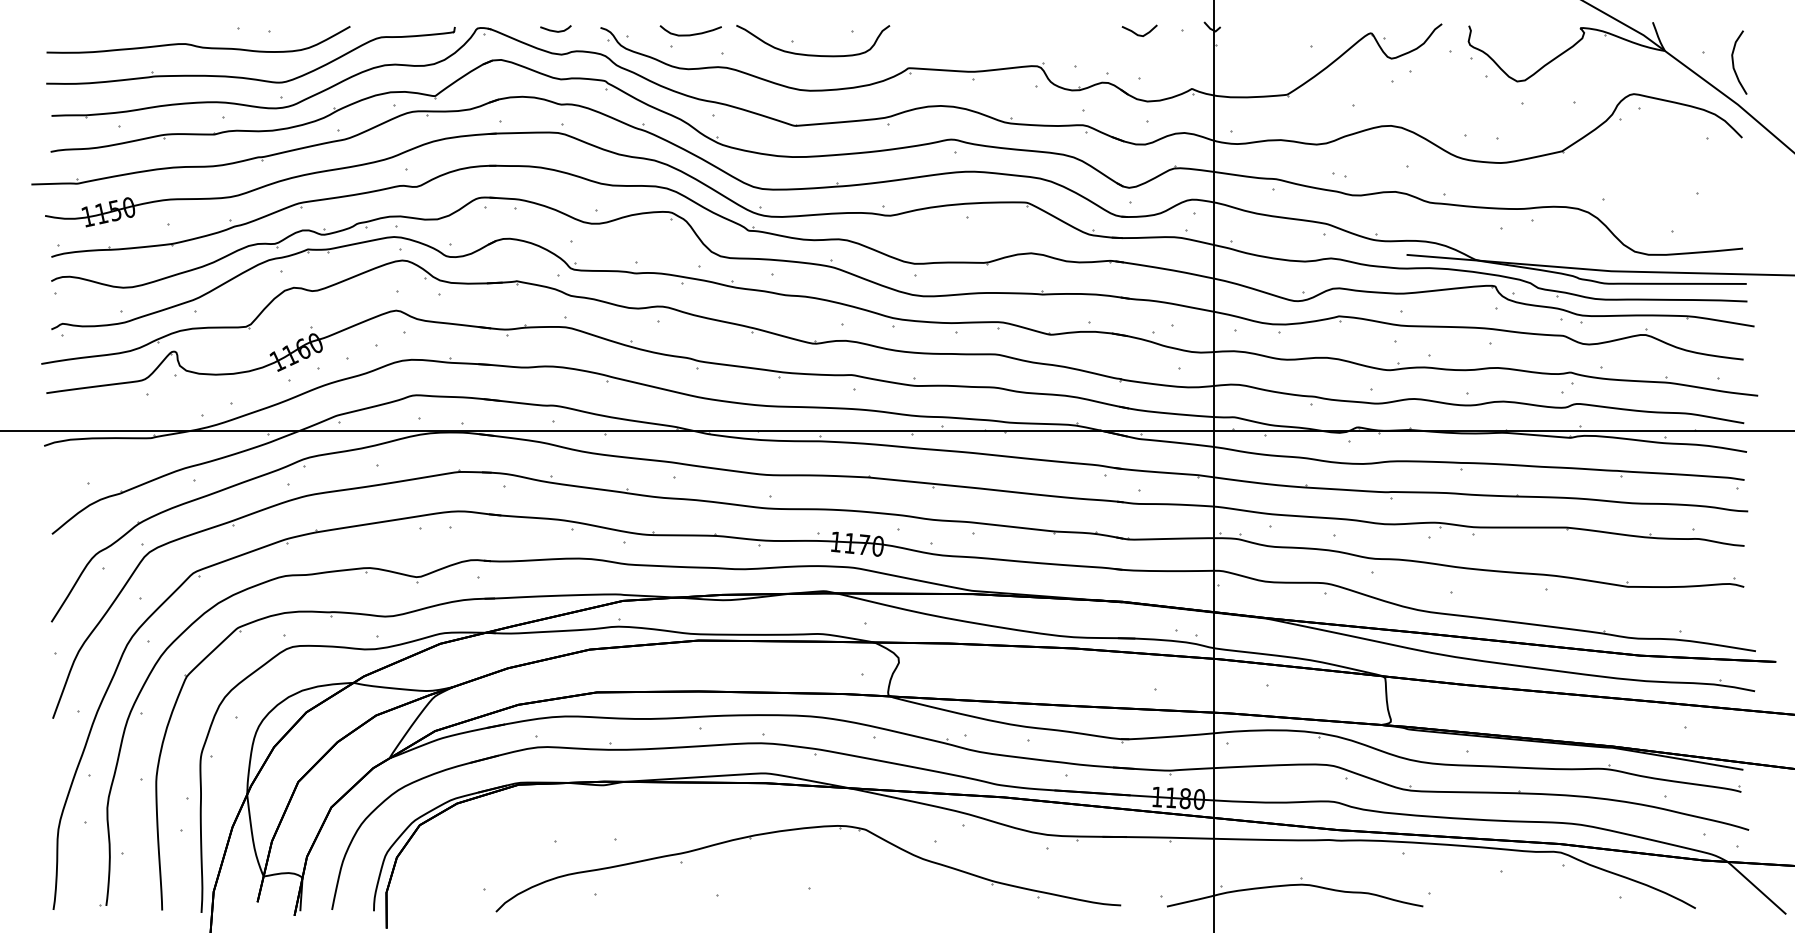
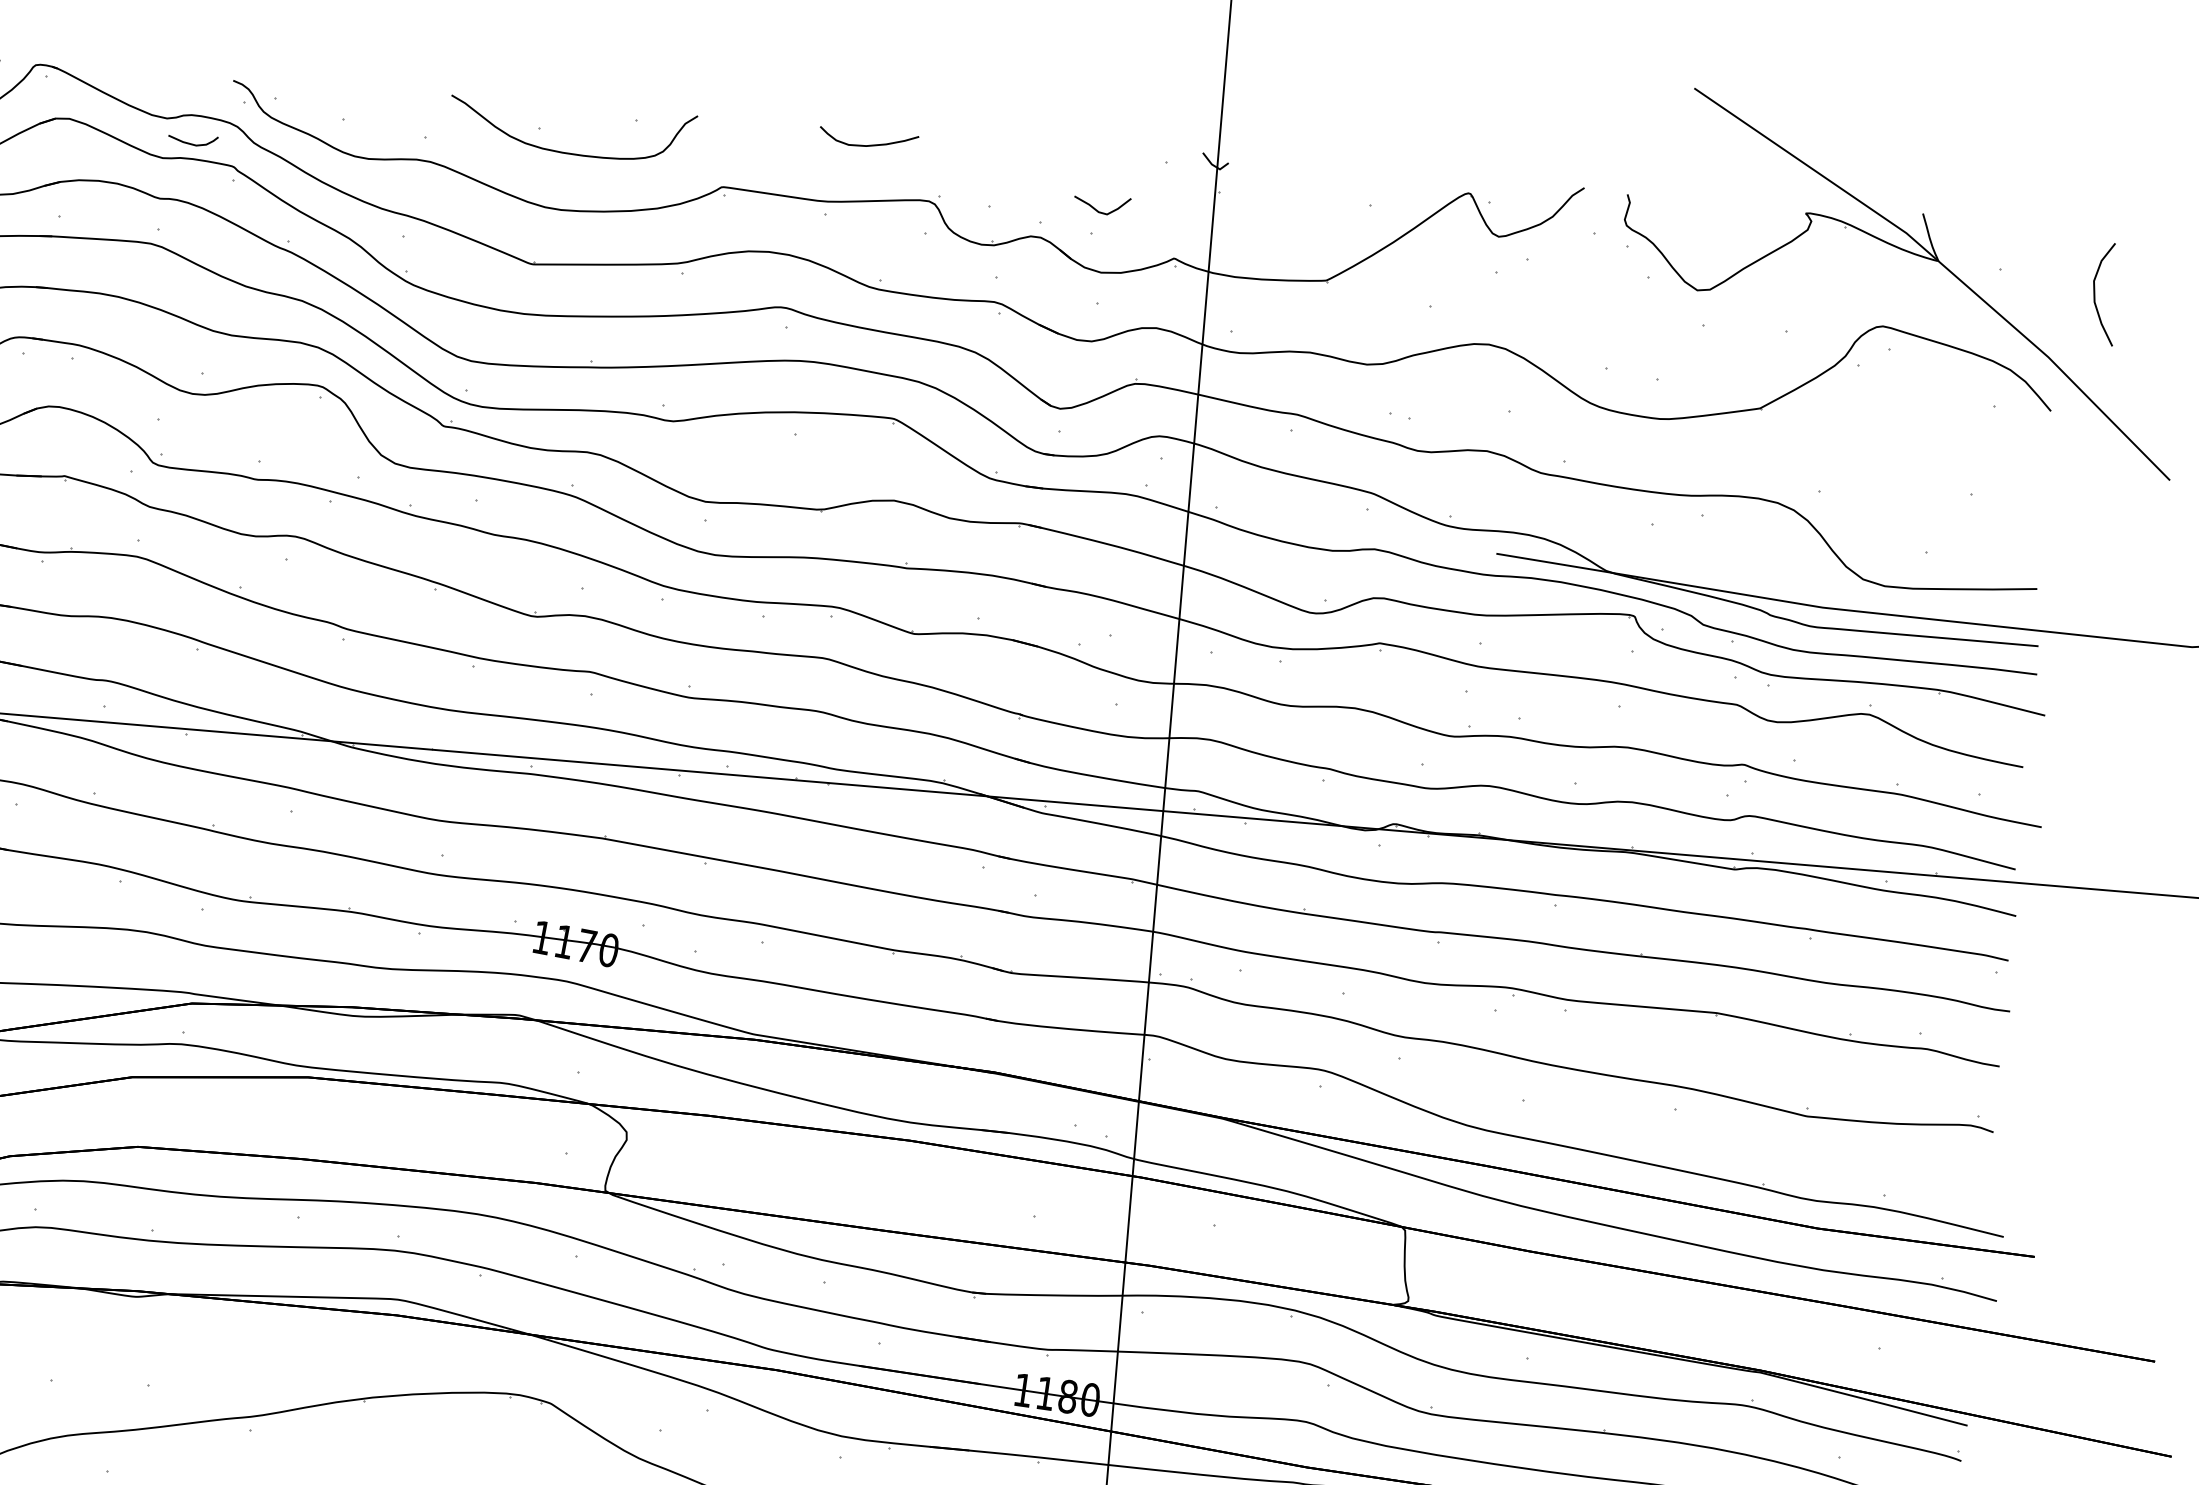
curve: (555, 30) -> (192, 142), moved
curve: (1137, 33) -> (1098, 209), moved
curve: (690, 34) -> (867, 144), moved
curve: (1734, 64) -> (2096, 296), moved

